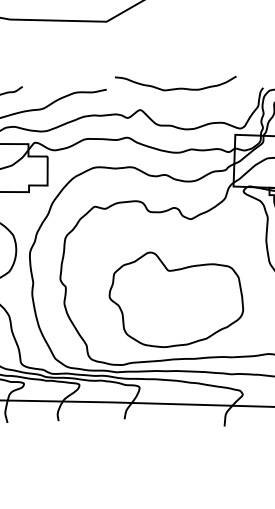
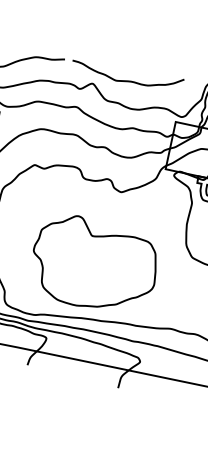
curve: (178, 87) -> (129, 80), moved

